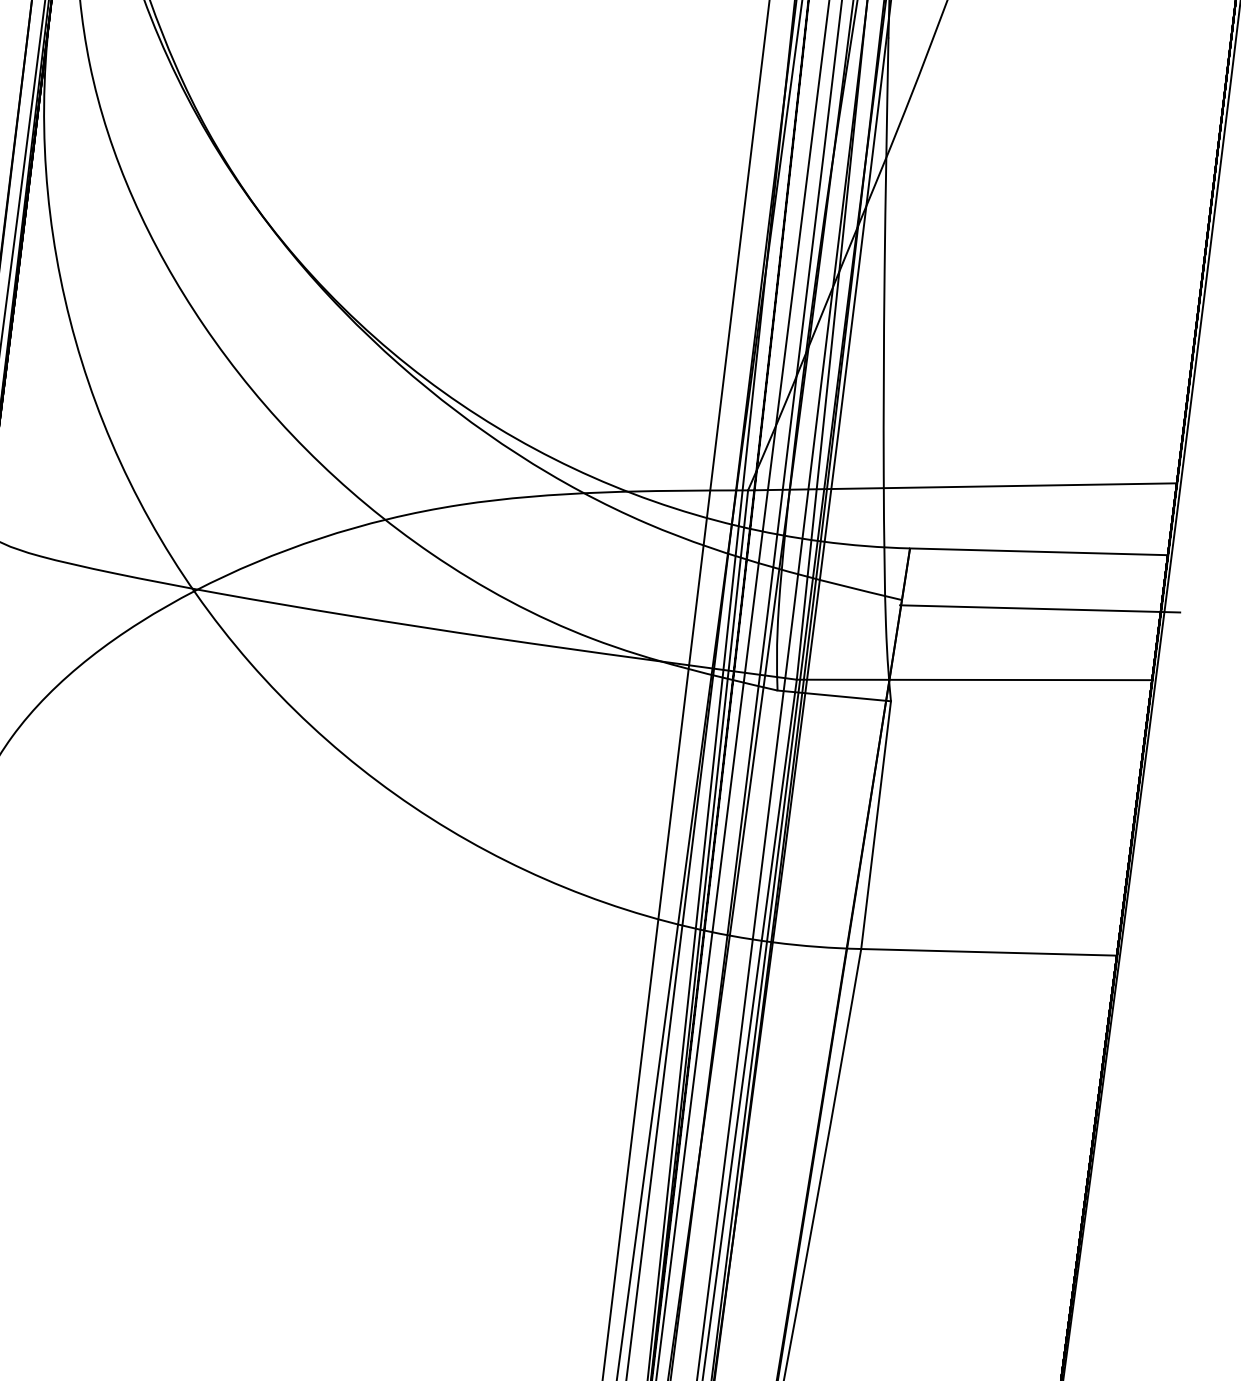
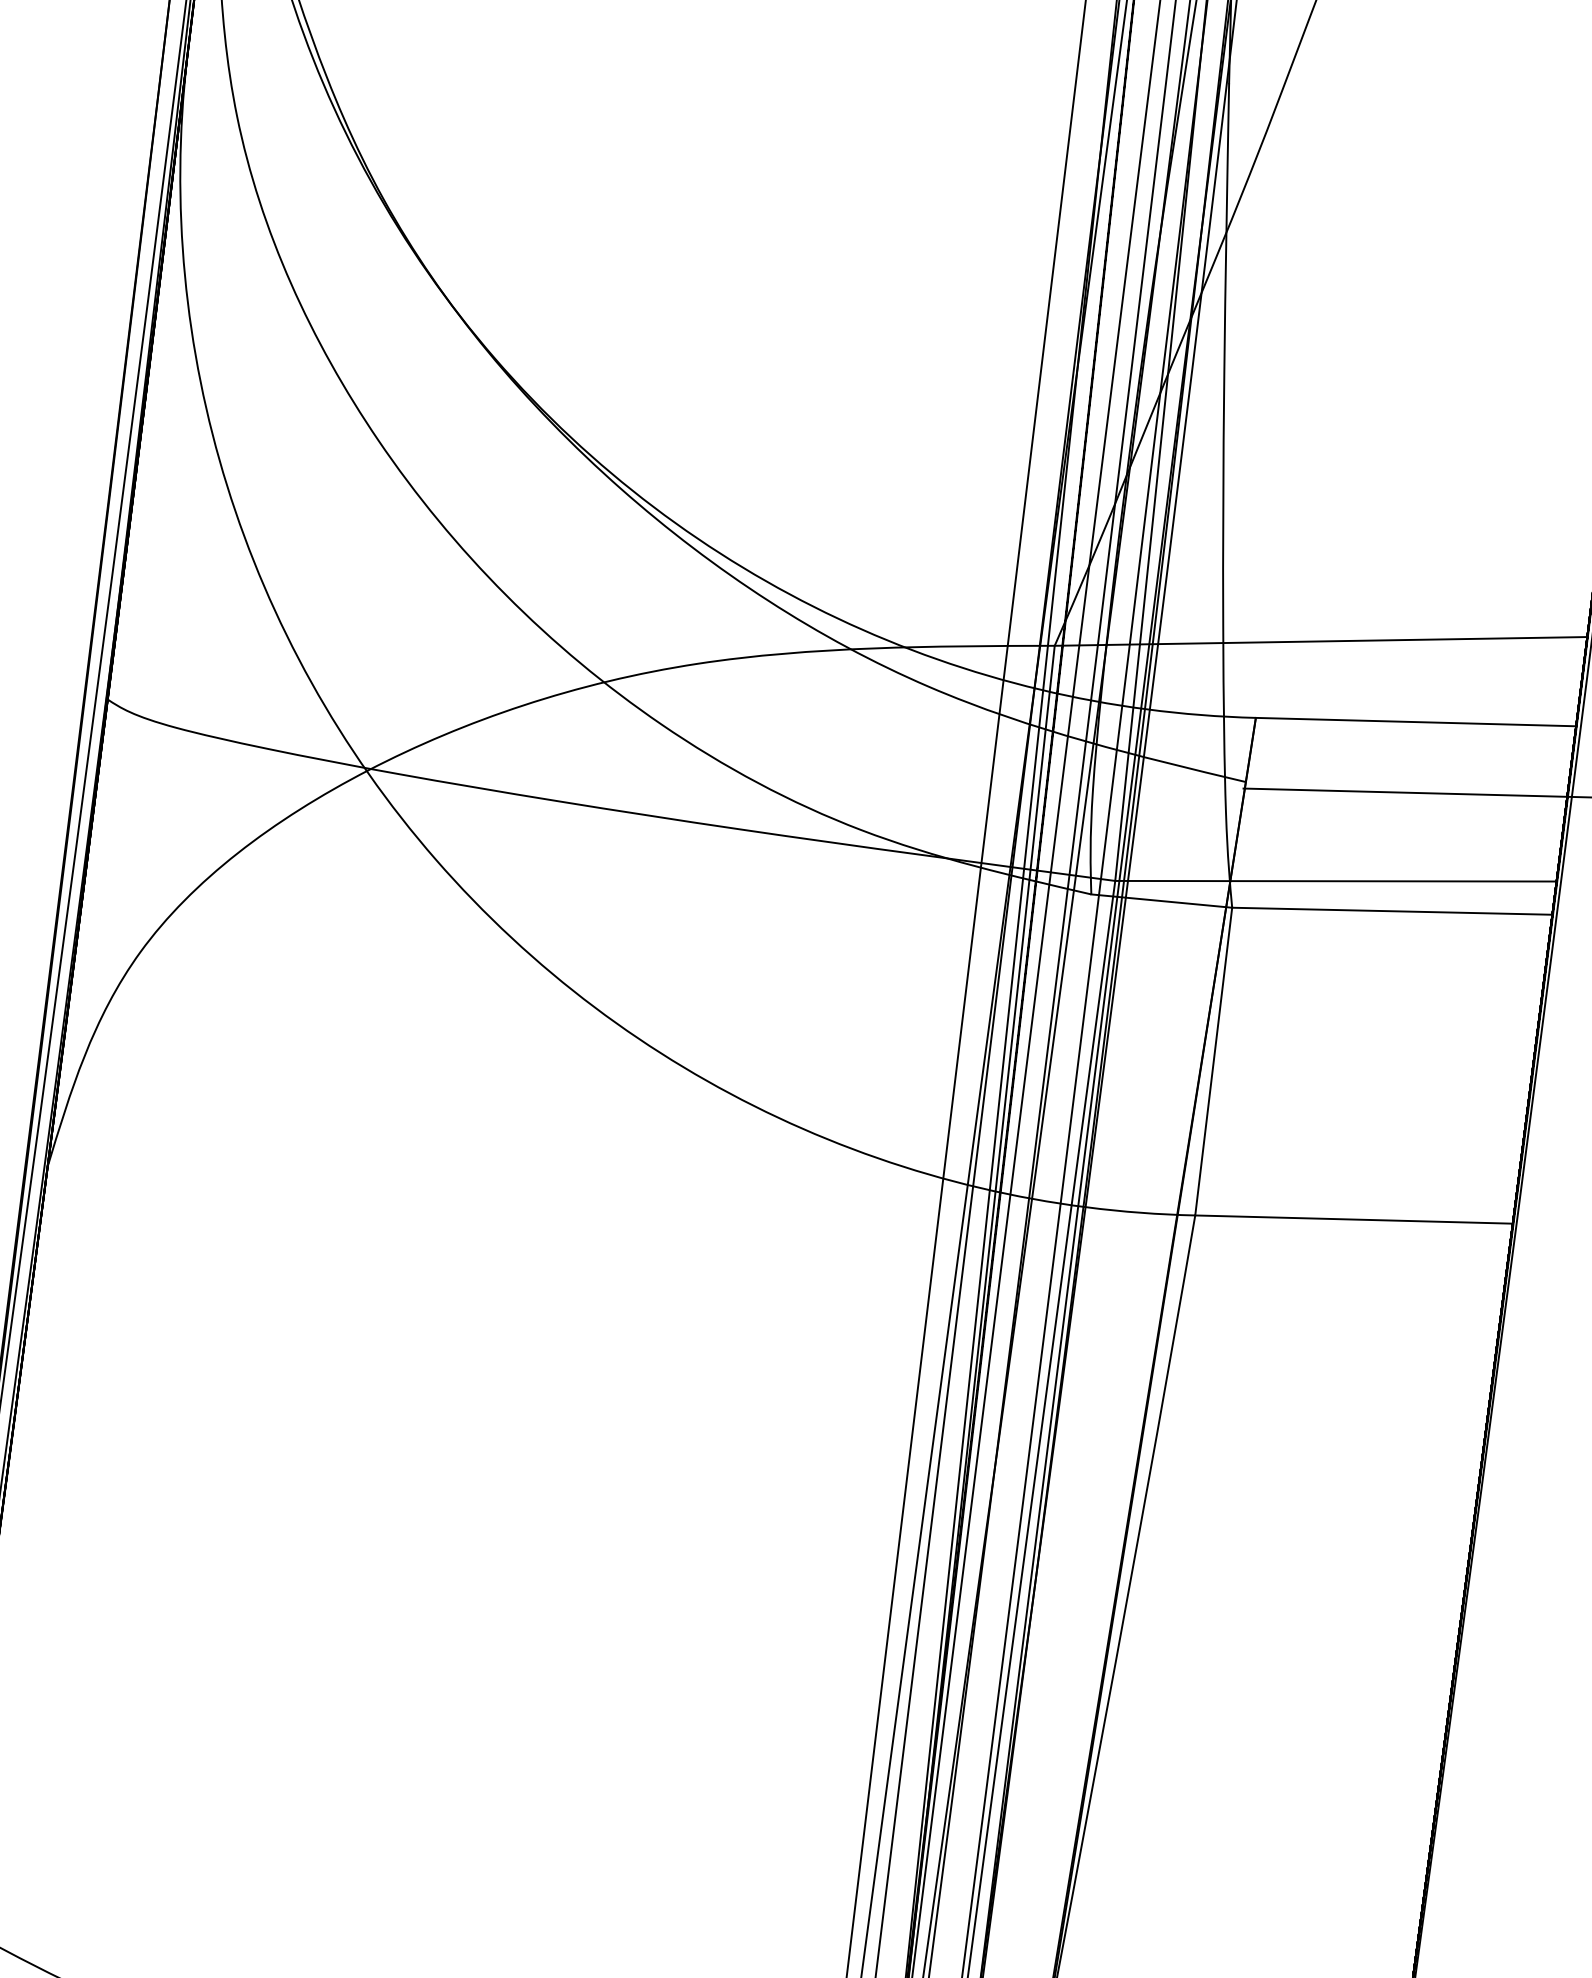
line: (1020, 703) -> (1392, 910), added

